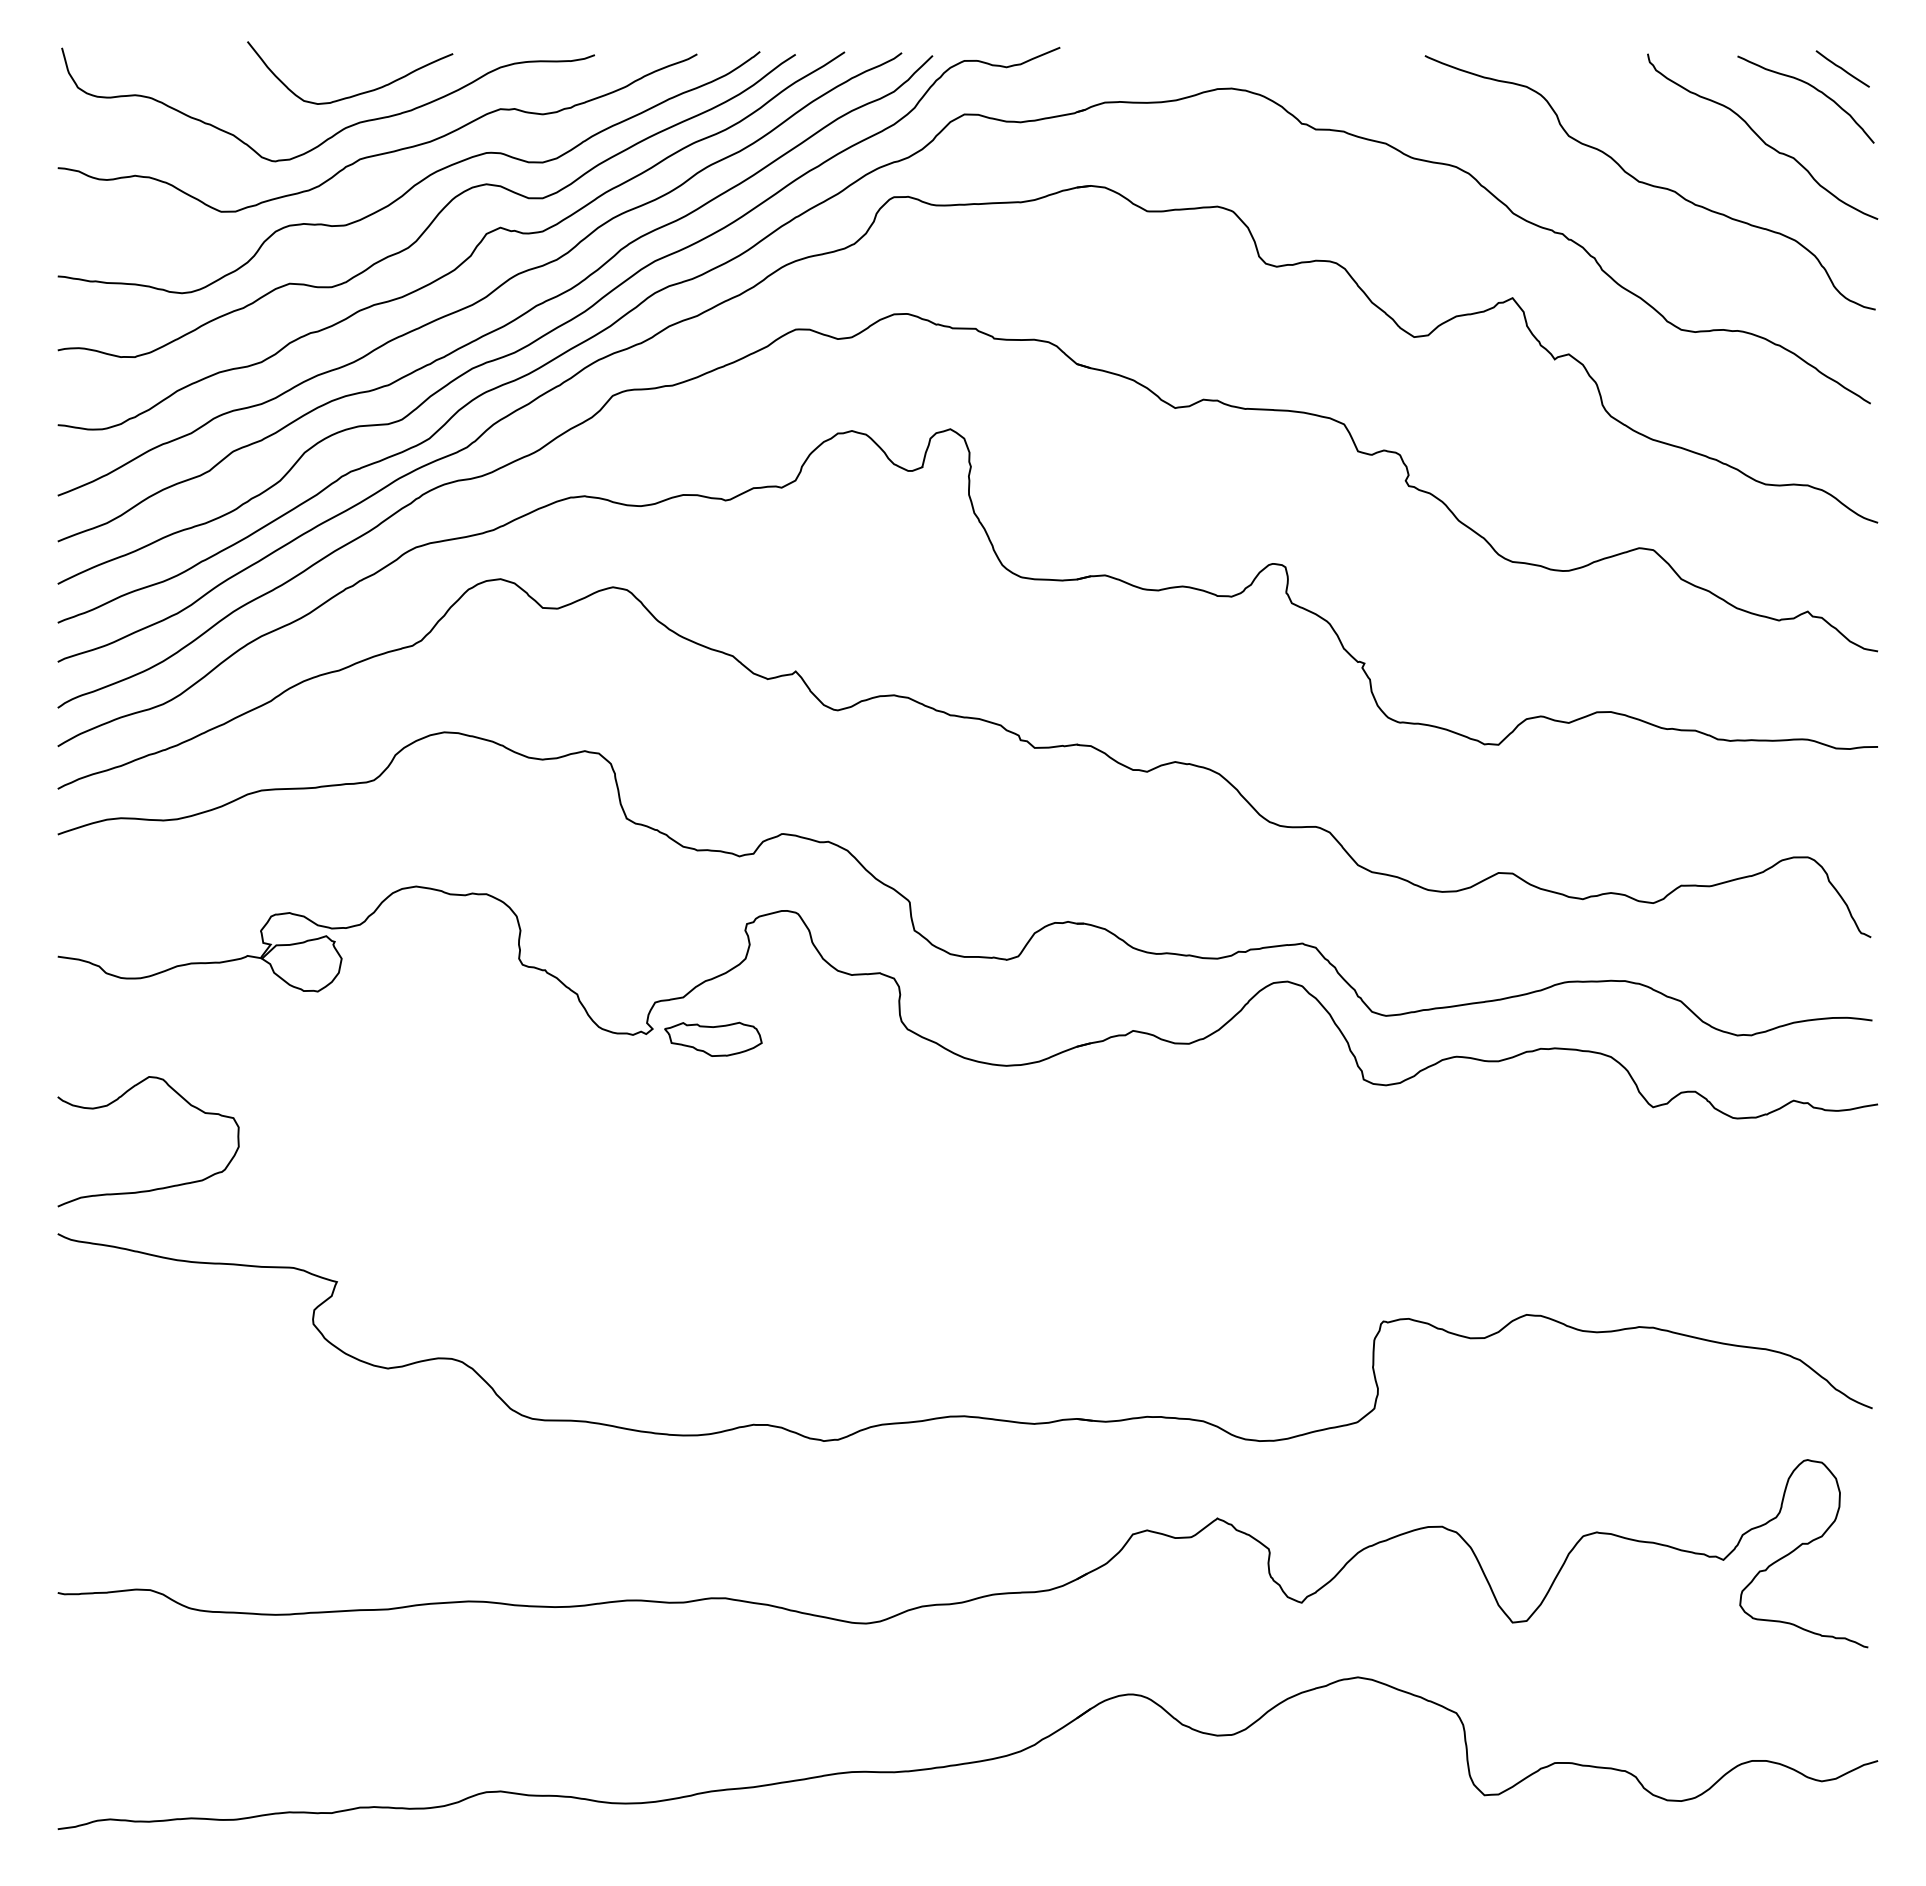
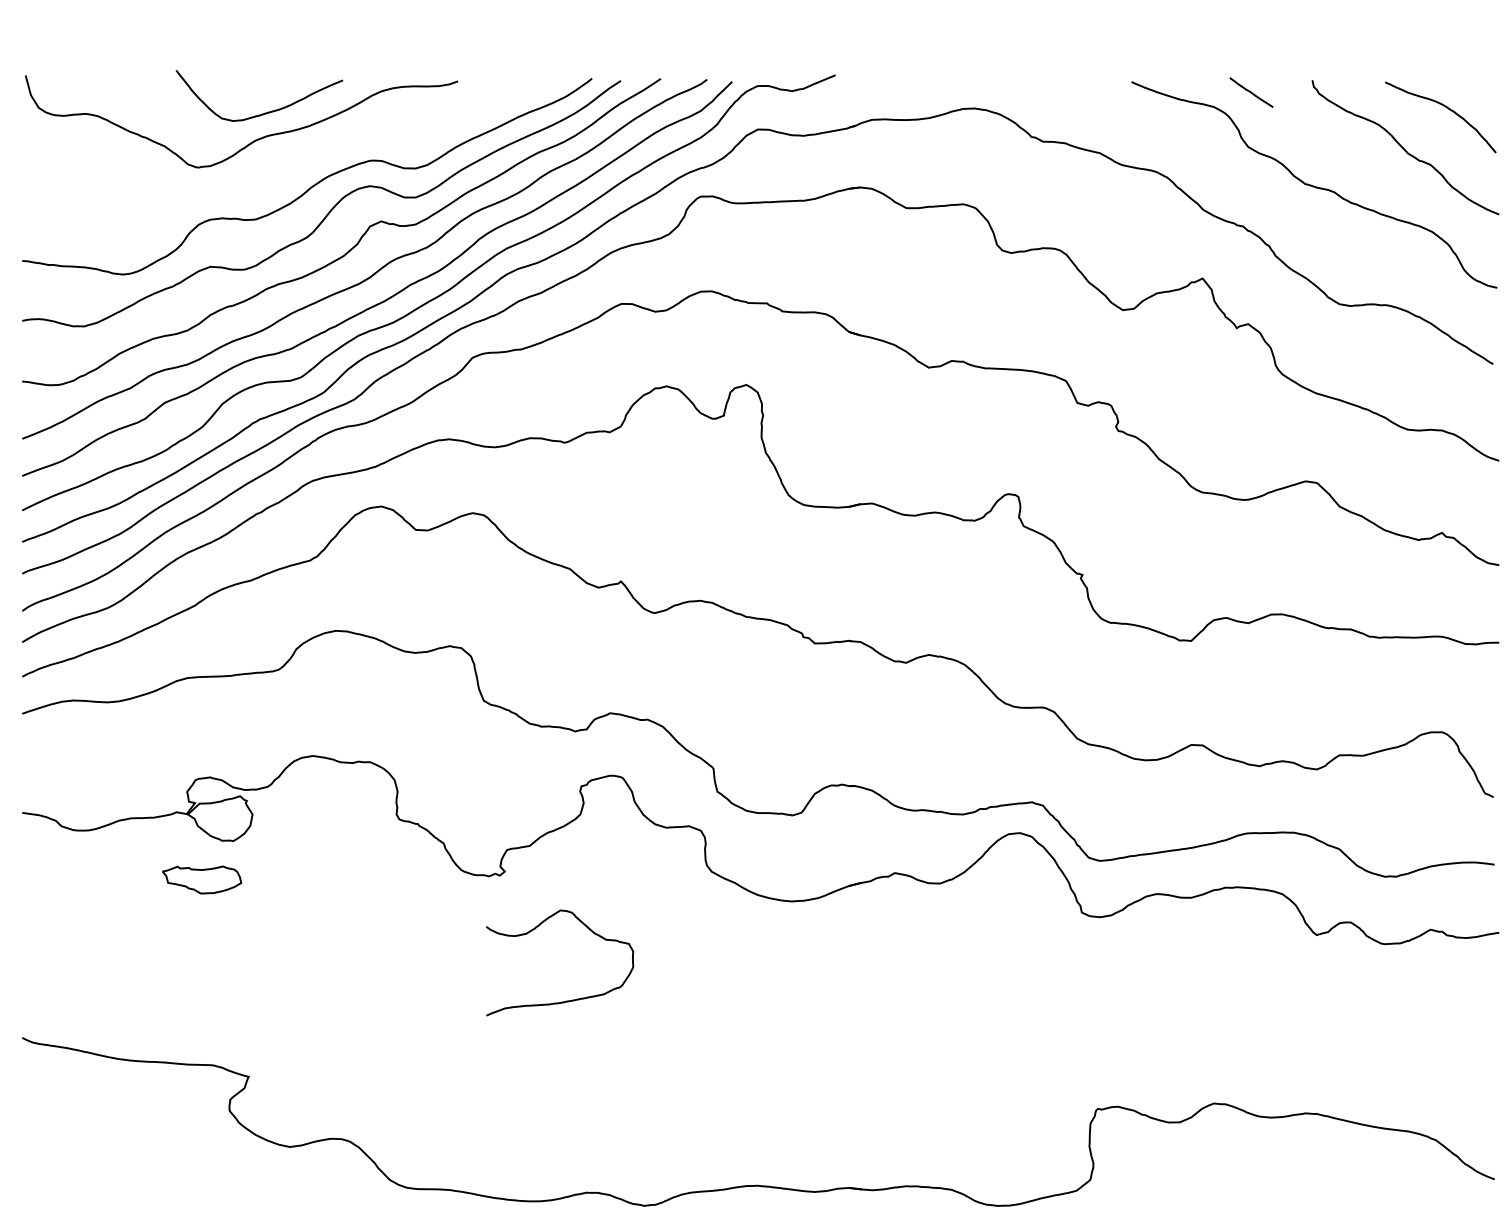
line: (1842, 68) -> (1251, 92), moved
curve: (383, 152) -> (286, 160), removed
part: (713, 1038) -> (202, 879), moved
curve: (159, 1187) -> (568, 1000), moved

